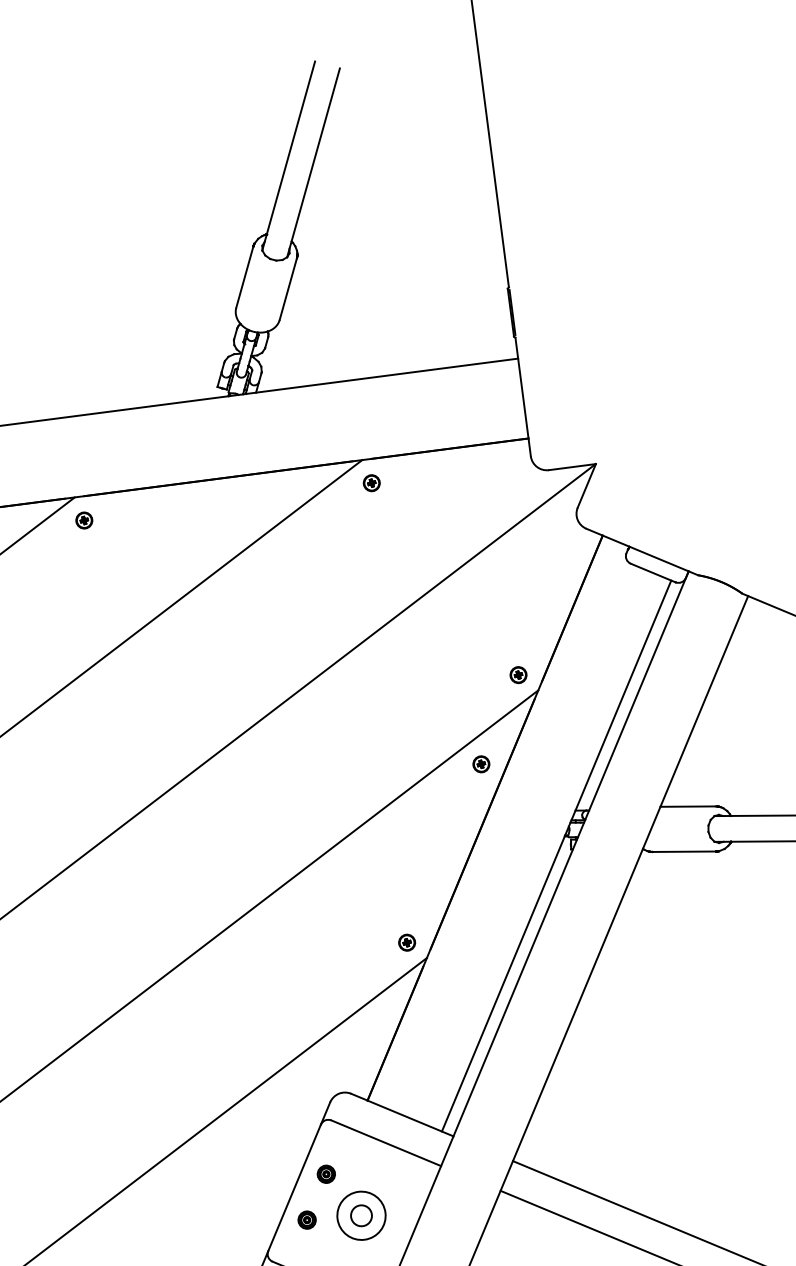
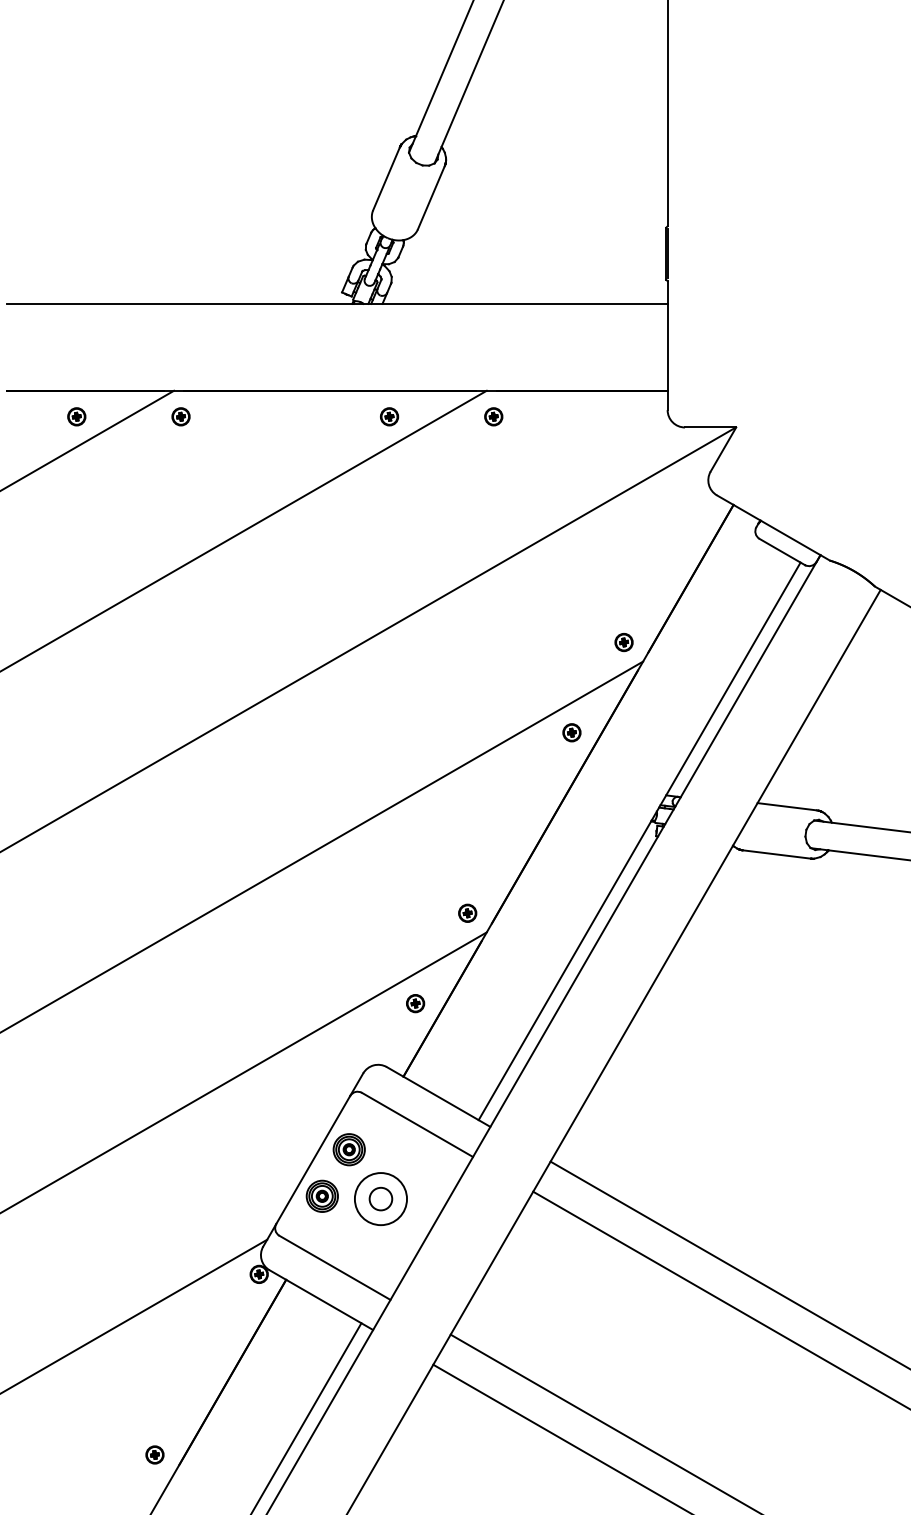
part: (275, 495) -> (389, 416), added
part: (369, 1031) -> (415, 1003), added
part: (325, 1174) -> (348, 1149), size x1.67
part: (306, 1219) -> (321, 1195), size x1.67

